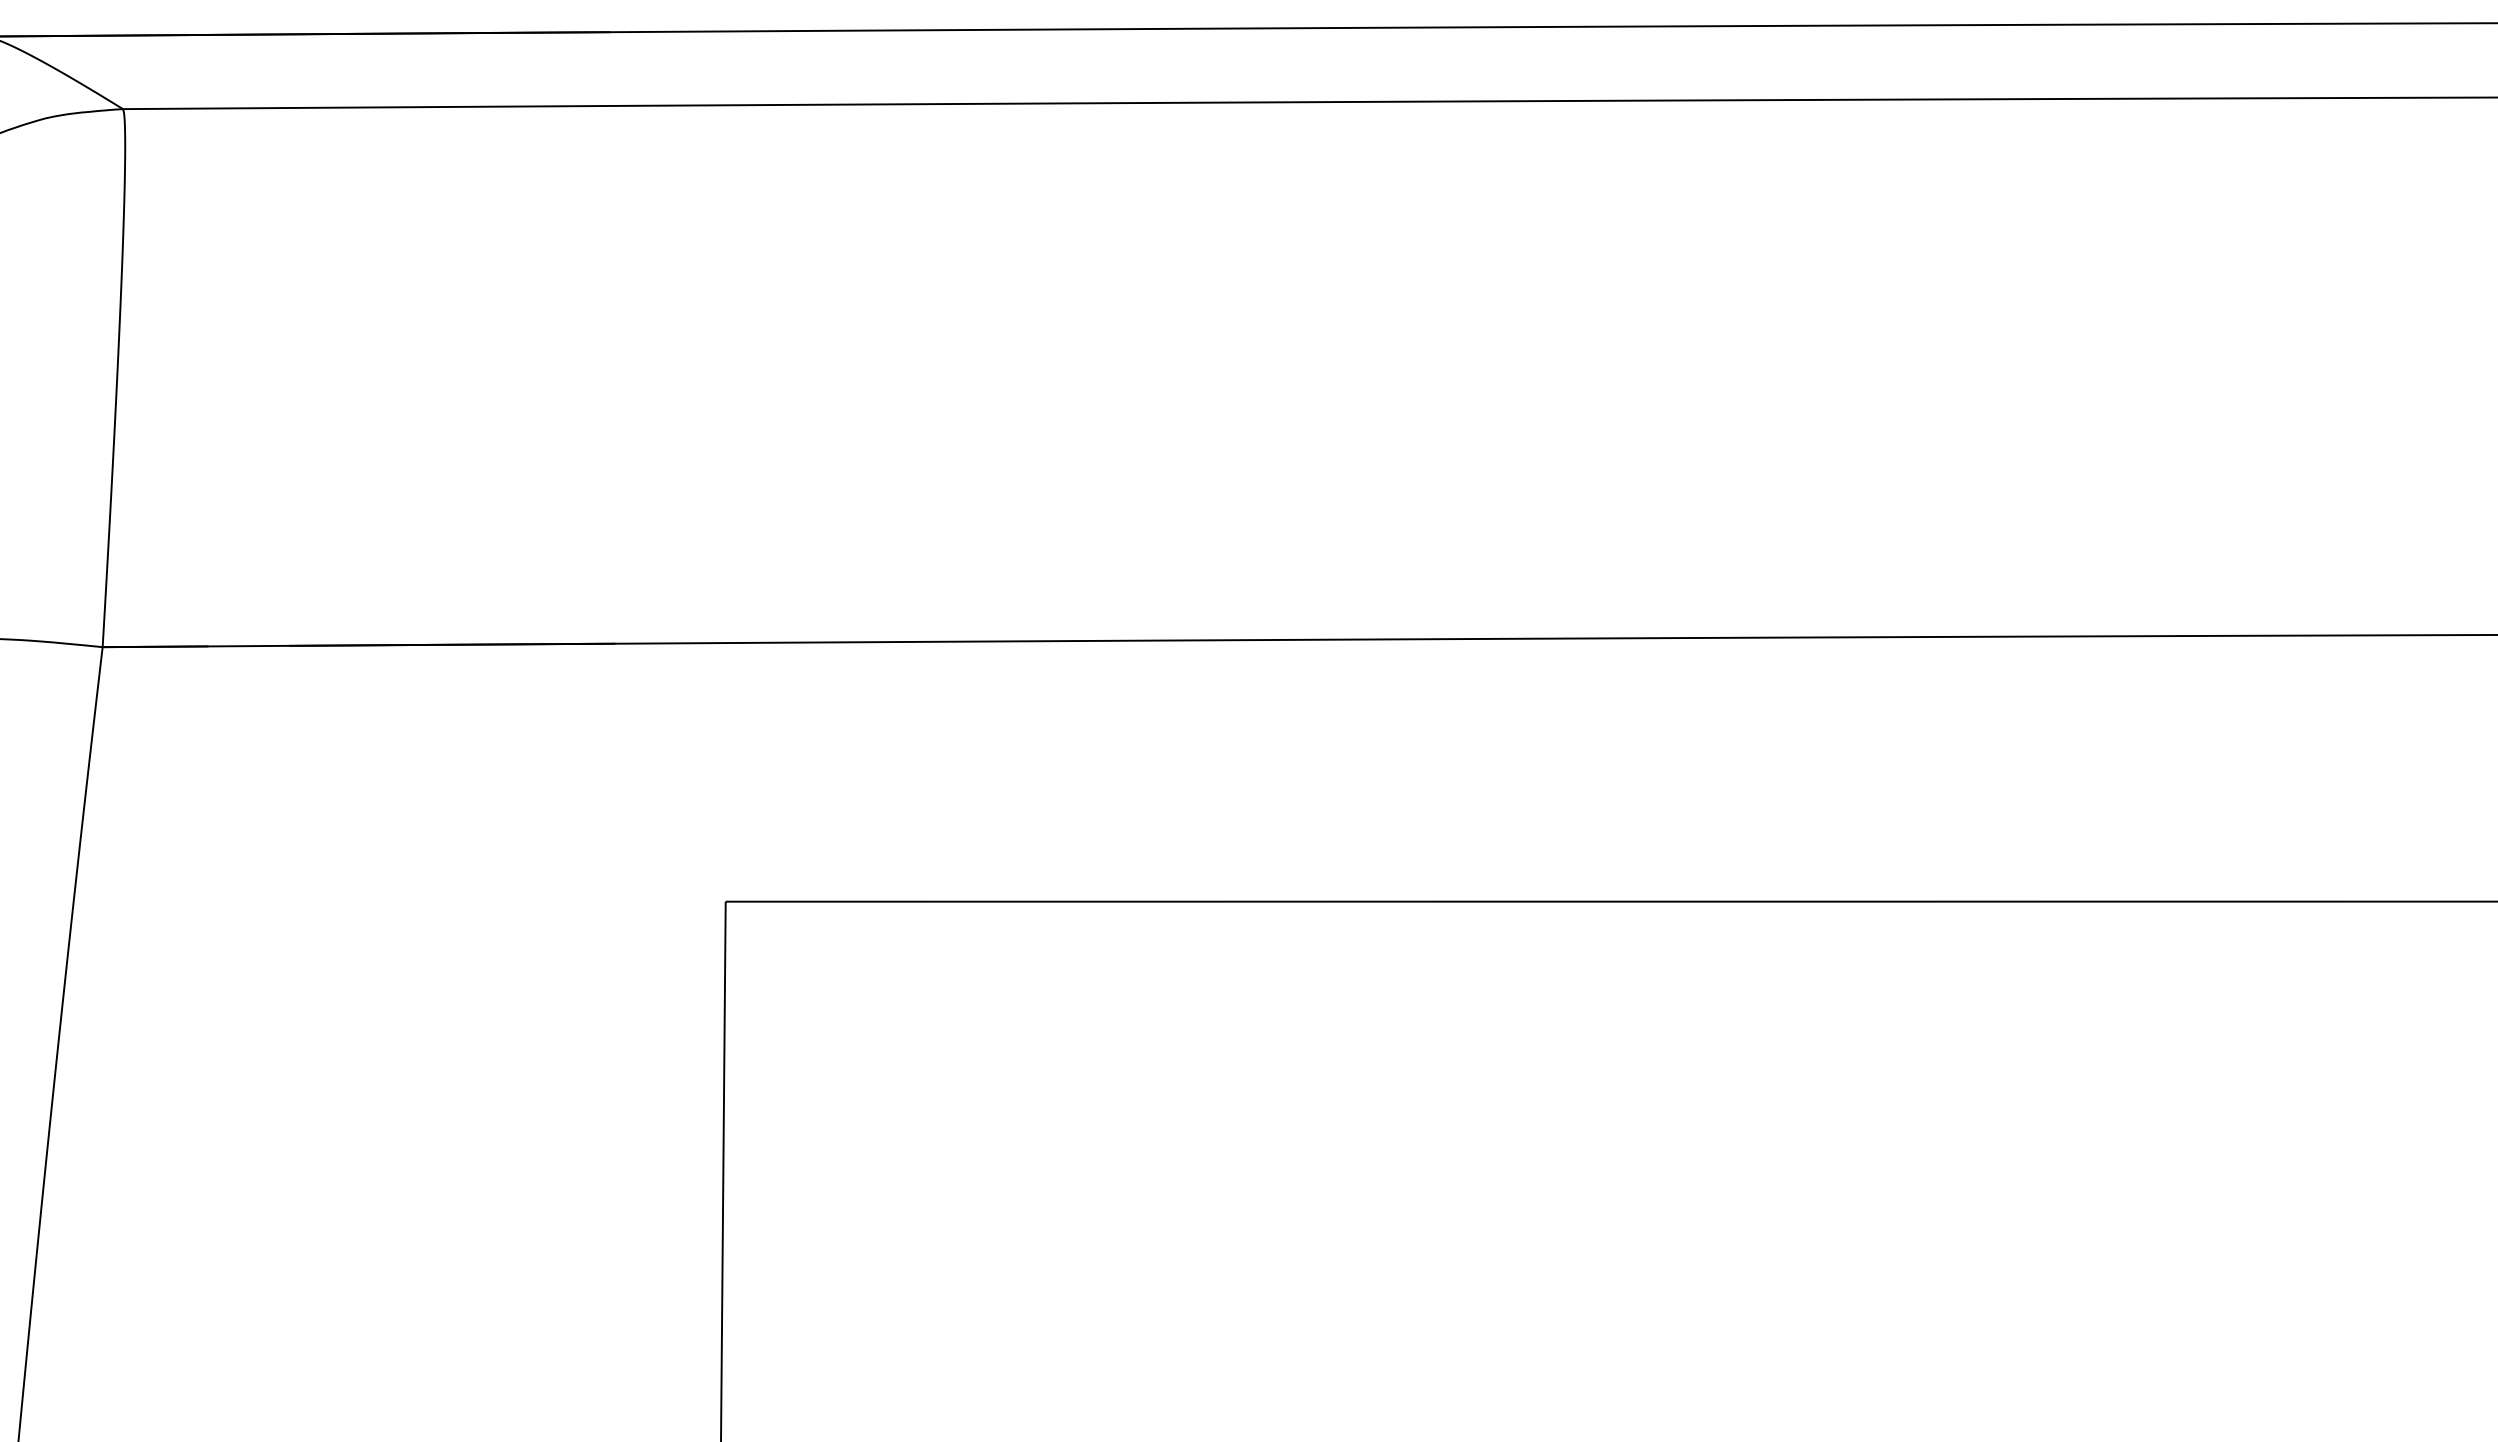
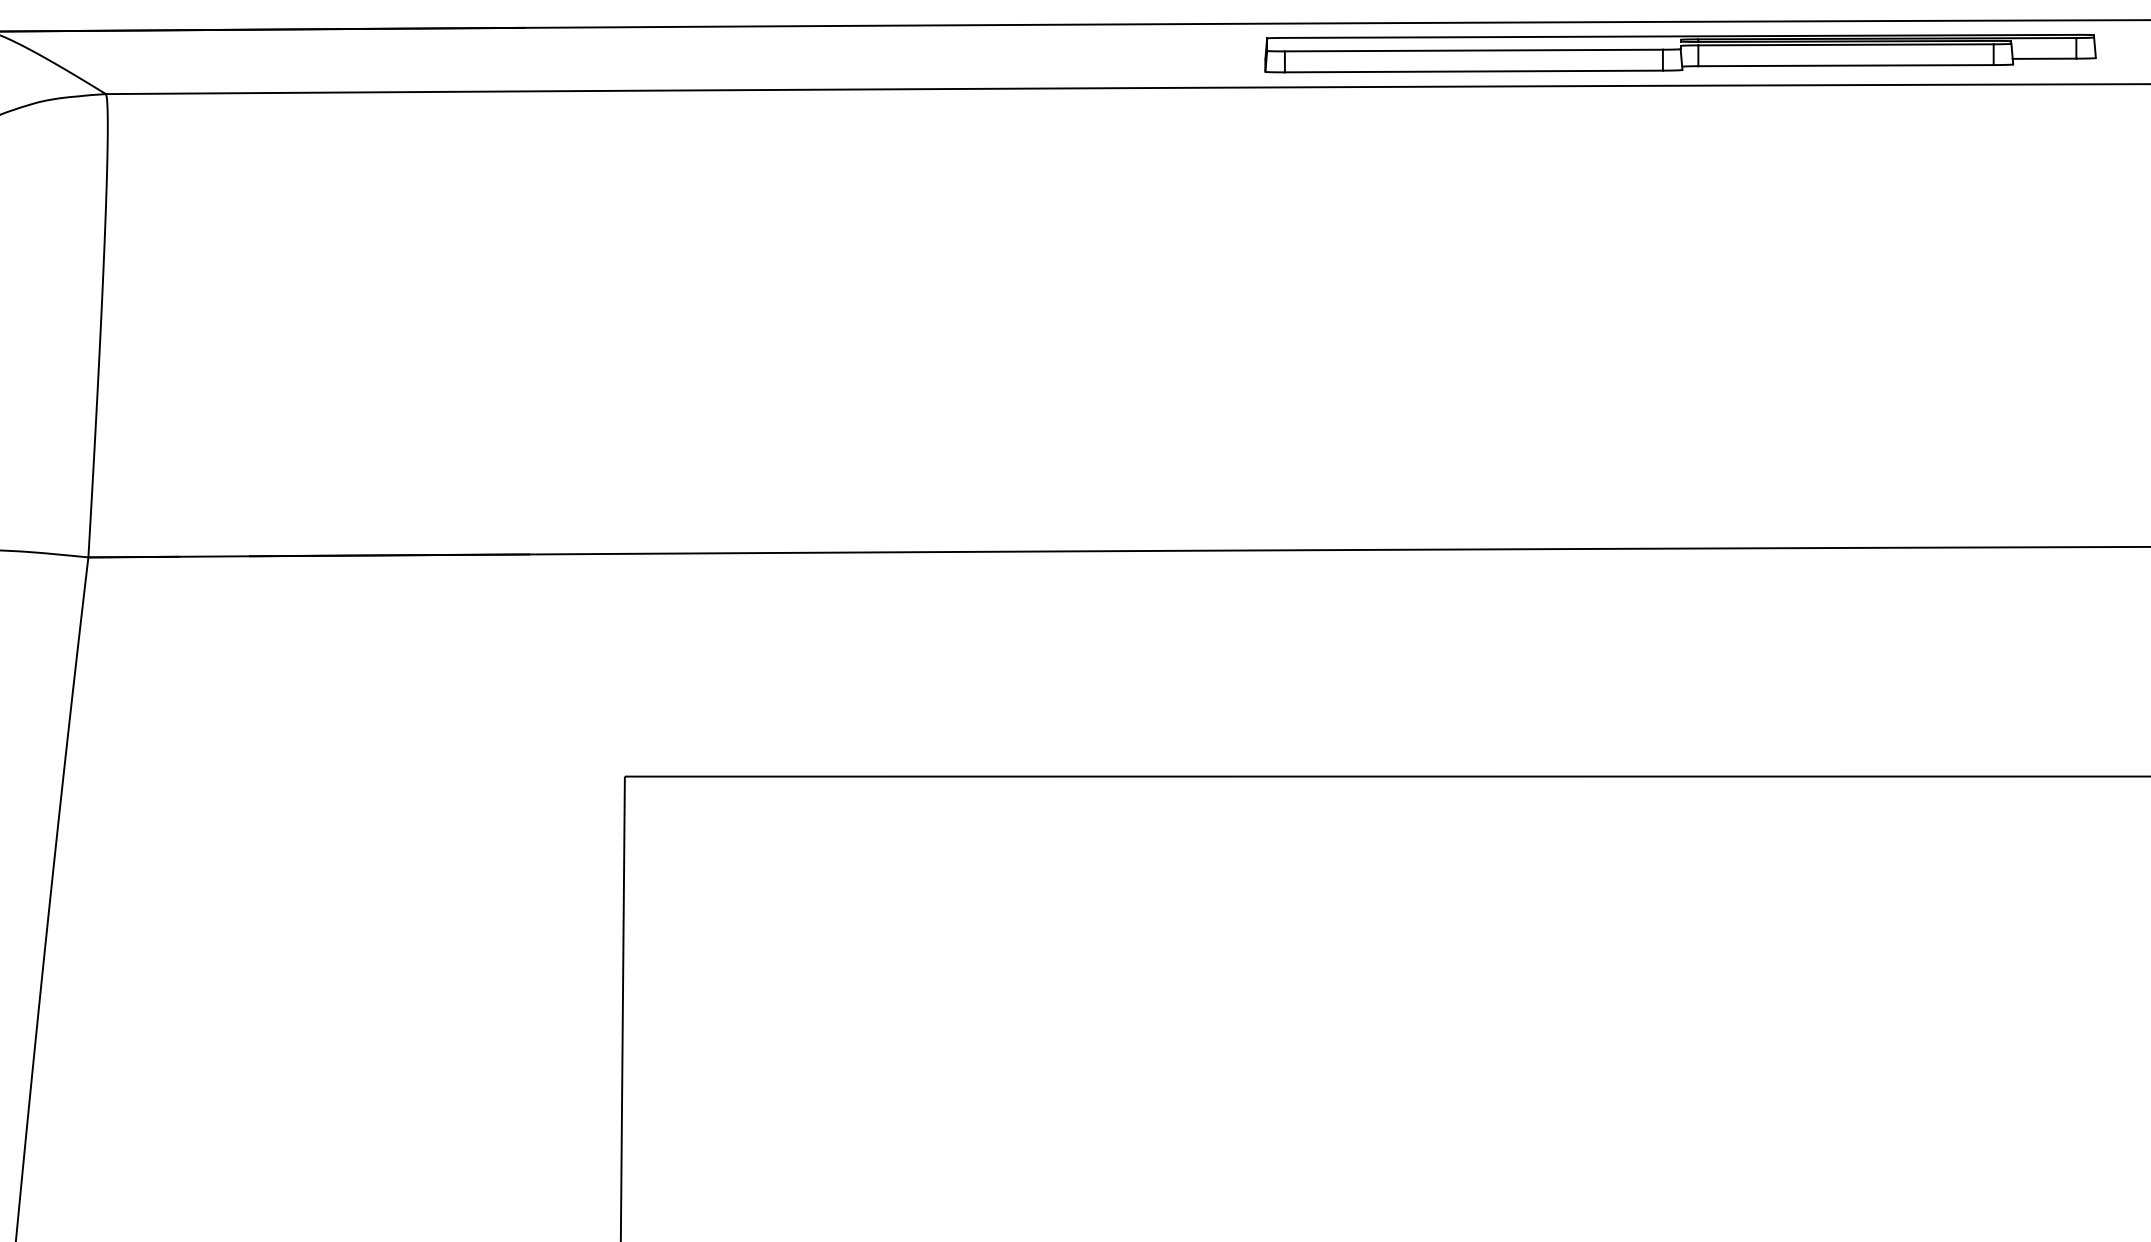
part: (1951, 61) -> (1680, 53), added

